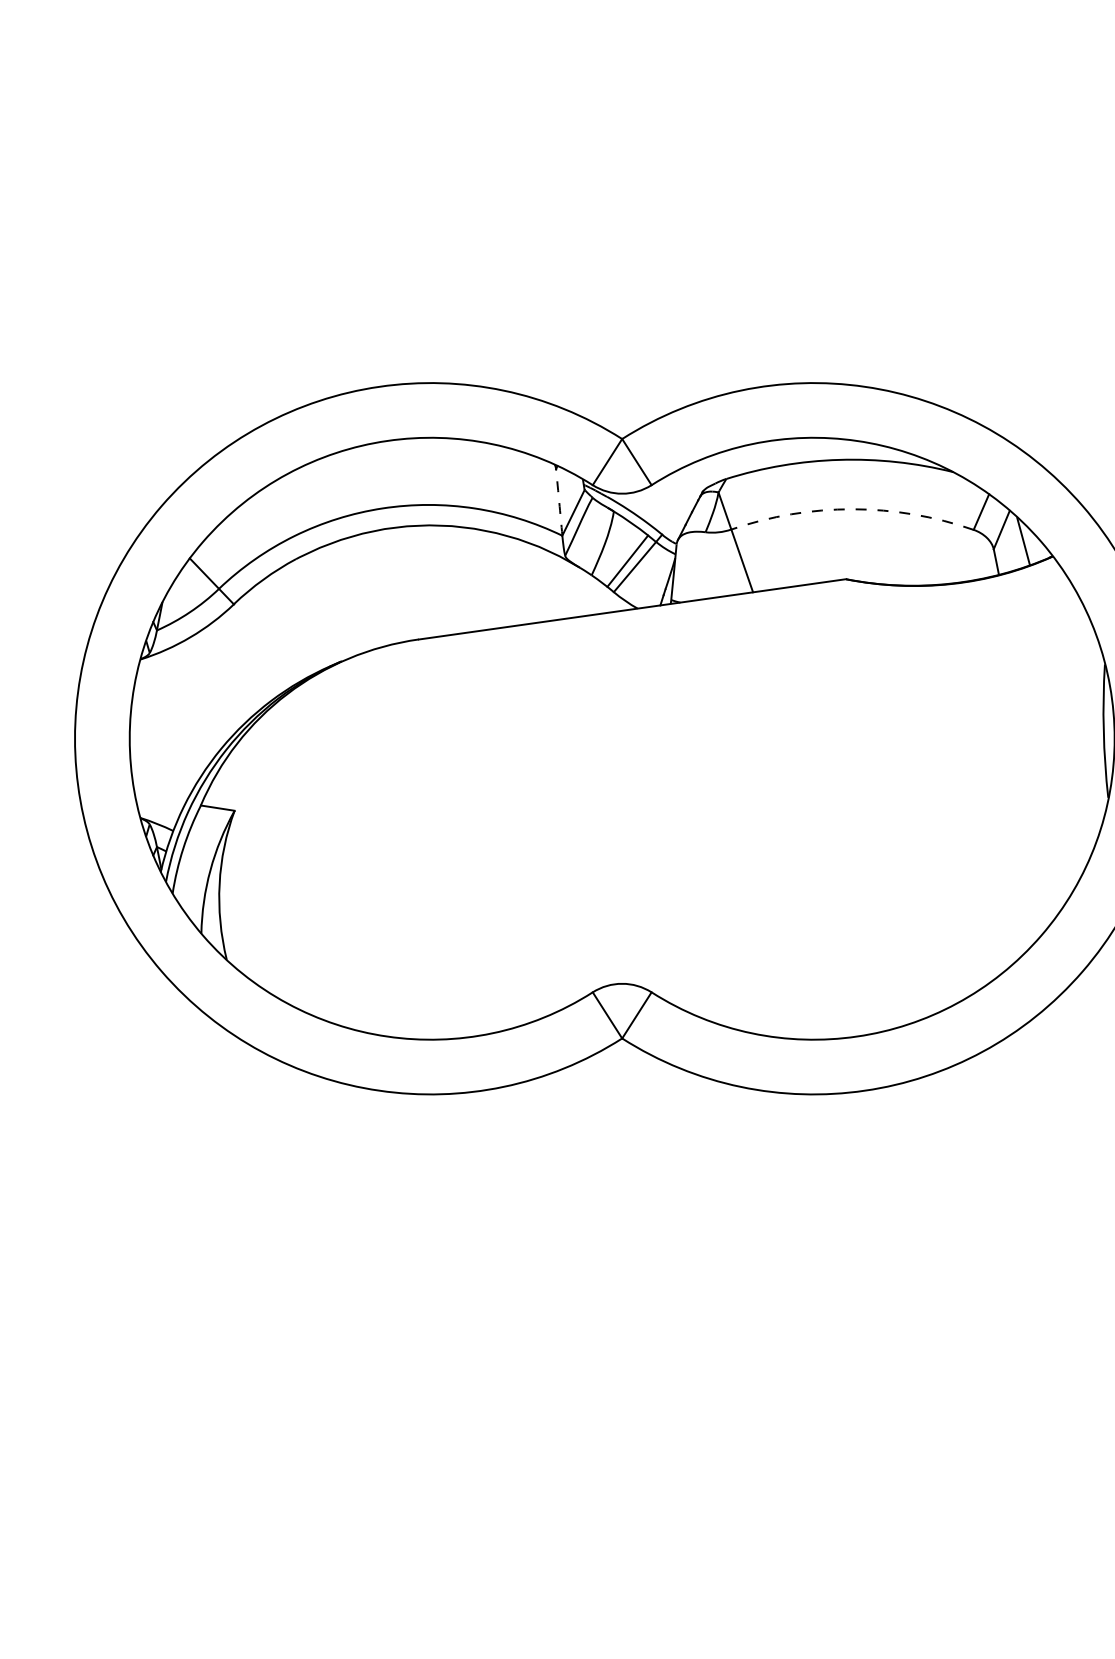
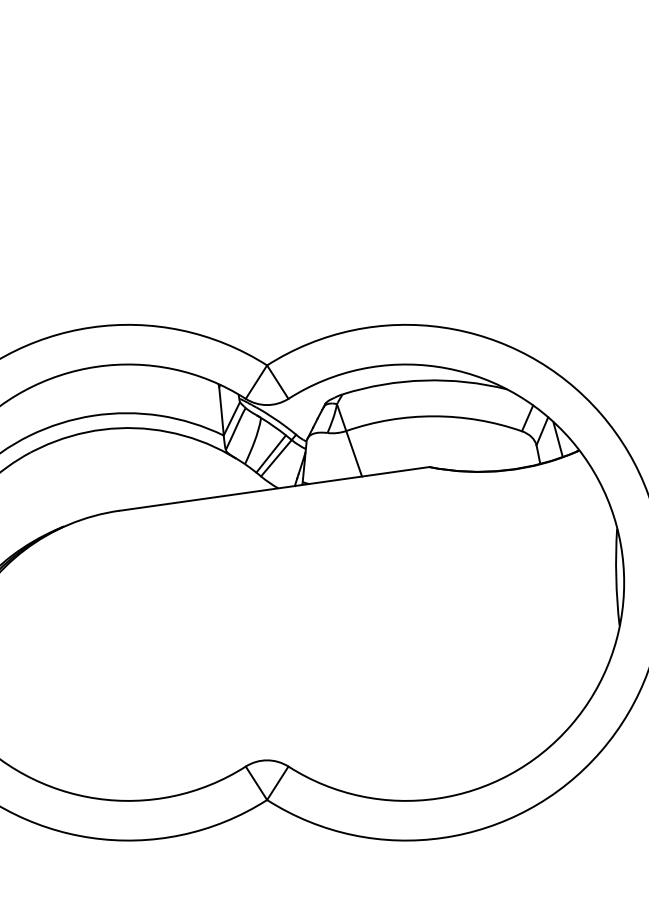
arc: (559, 502) -> (221, 411), dashed -> solid
arc: (852, 509) -> (434, 416), dashed -> solid

